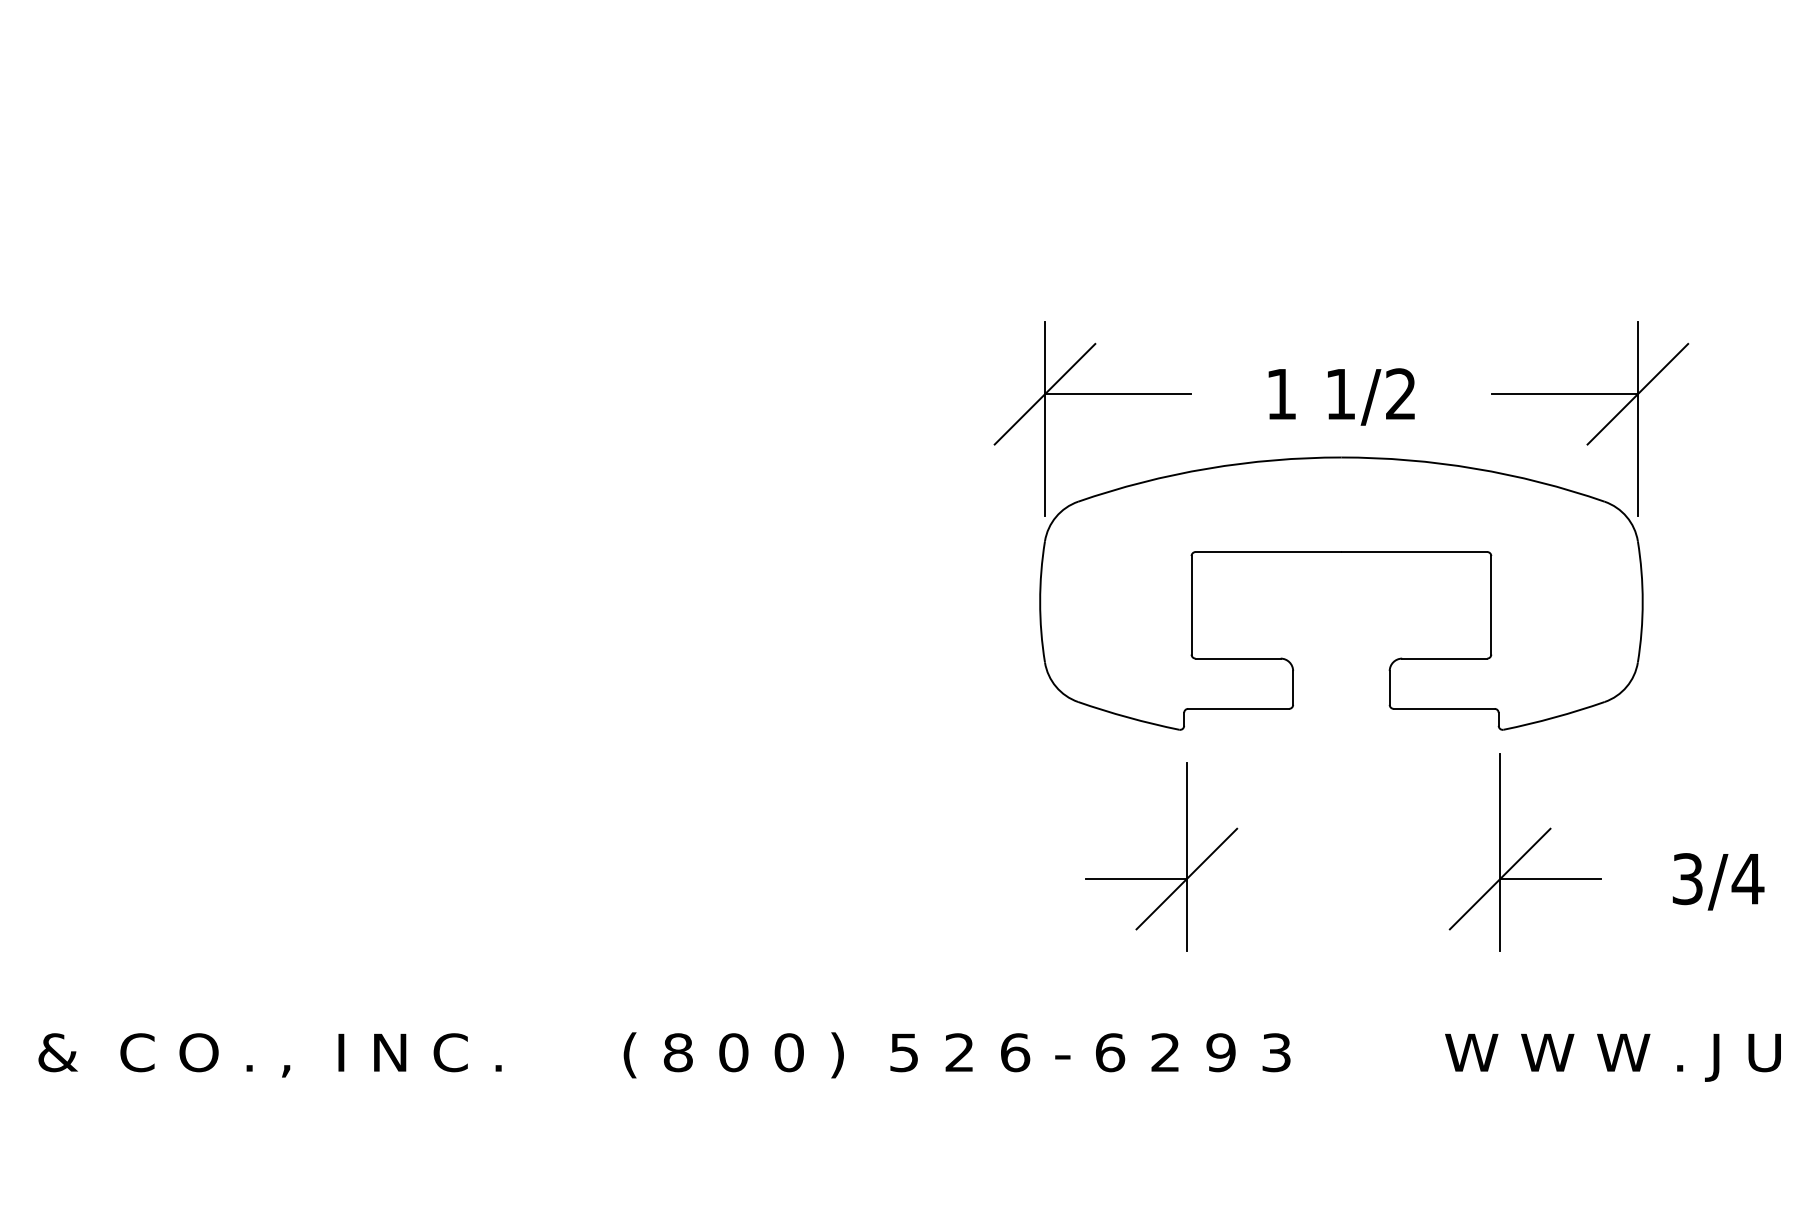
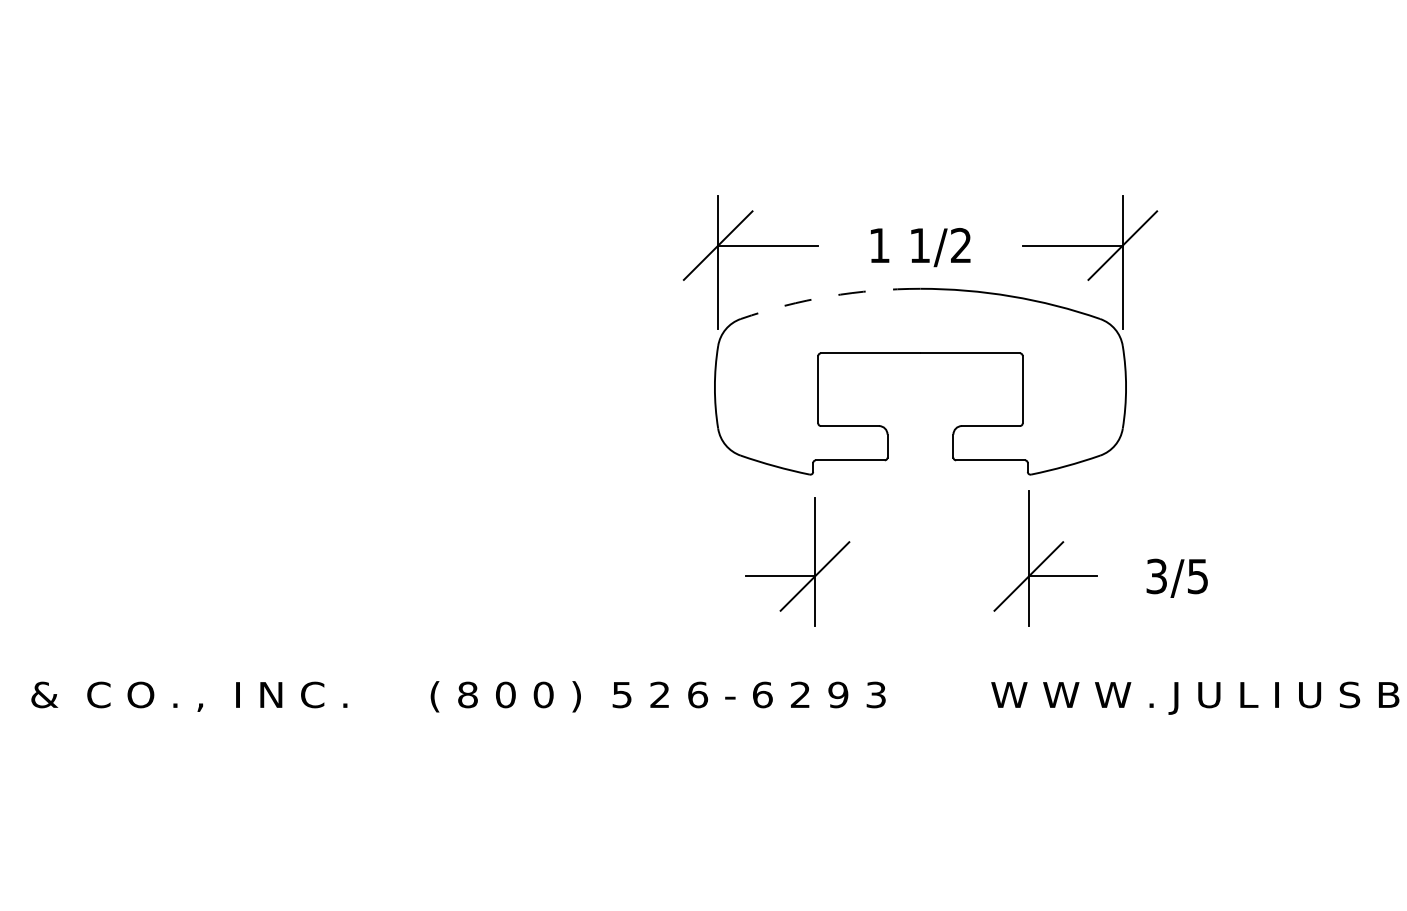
arc: (1208, 468) -> (829, 296), solid -> dashed
text: (1747, 879) -> (1197, 576), 3/4 -> 3/5

